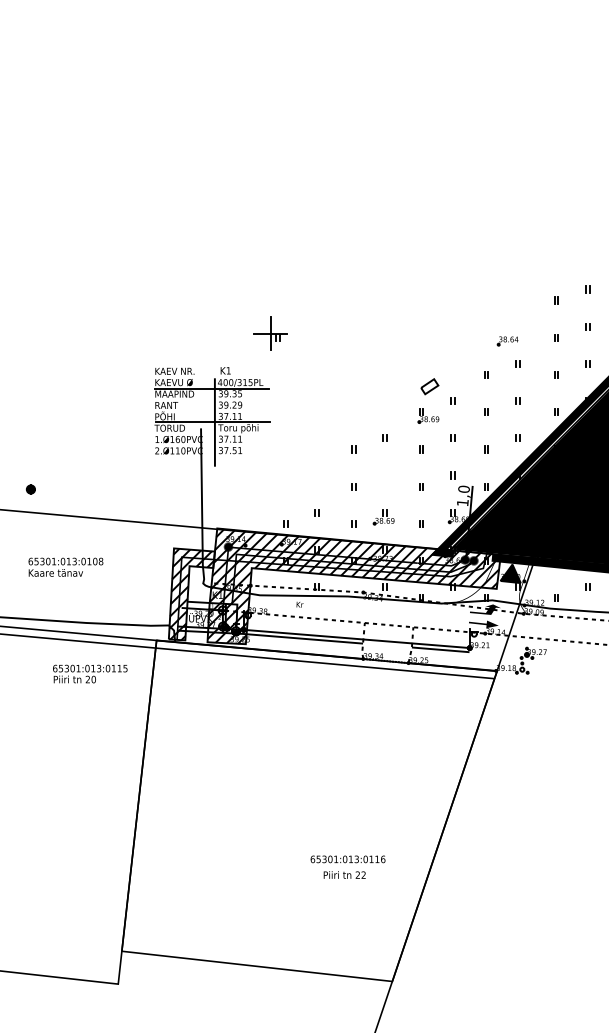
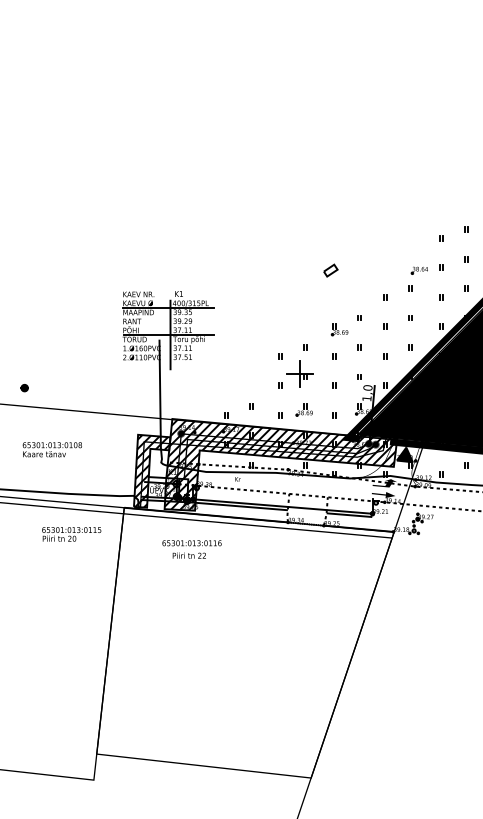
part: (270, 333) -> (299, 373), moved
part: (506, 341) -> (418, 270), moved
part: (429, 386) -> (330, 270), moved
text: (347, 867) -> (191, 549), moved

